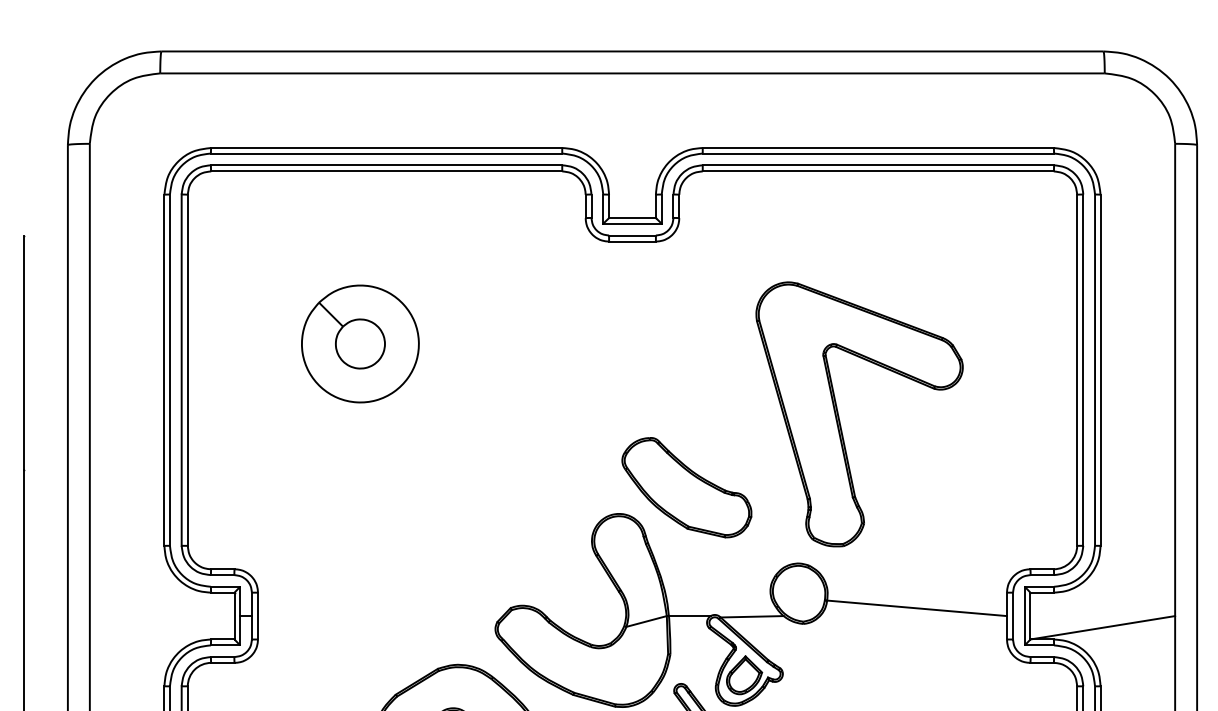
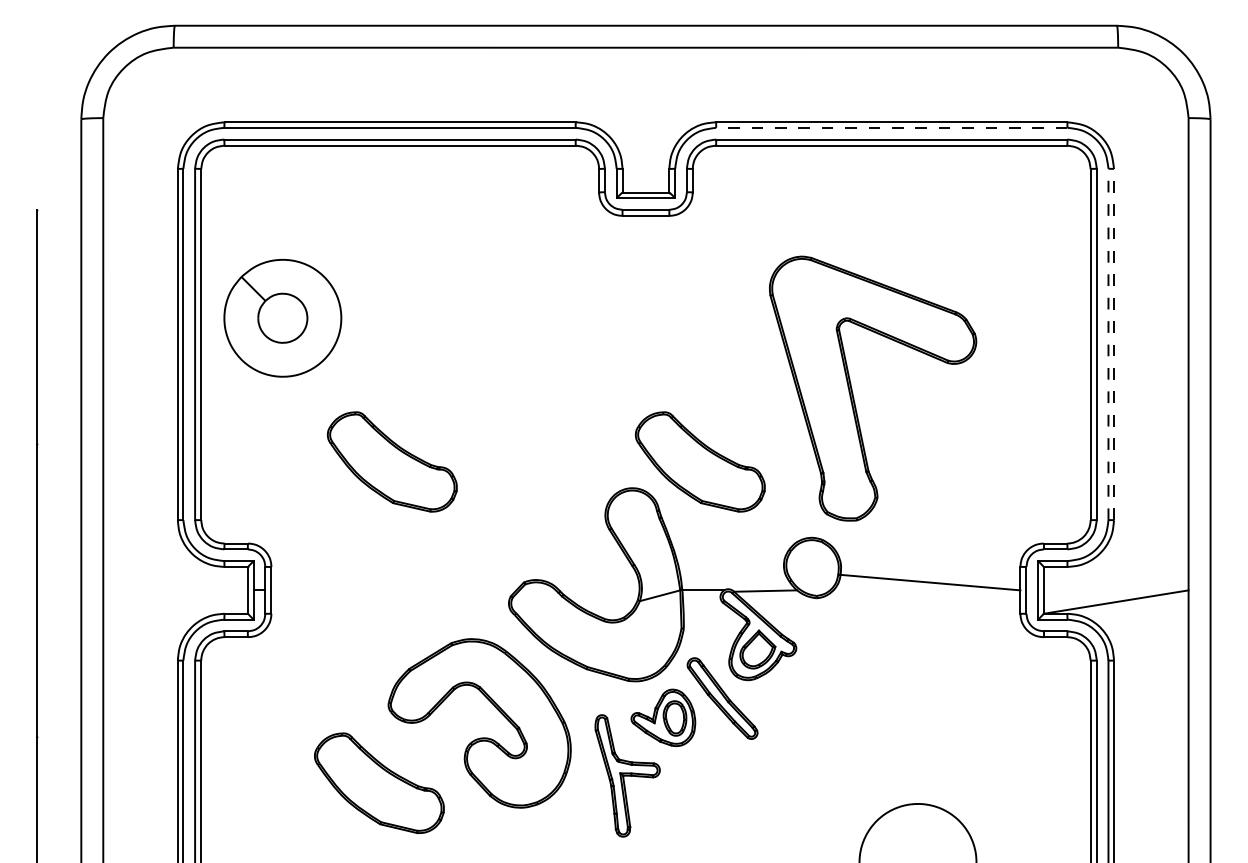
line: (878, 153) -> (891, 127), solid -> dashed
part: (360, 344) -> (282, 318), moved
line: (1095, 370) -> (1108, 344), solid -> dashed
line: (1101, 370) -> (1114, 344), solid -> dashed
part: (378, 487) -> (391, 461), added

